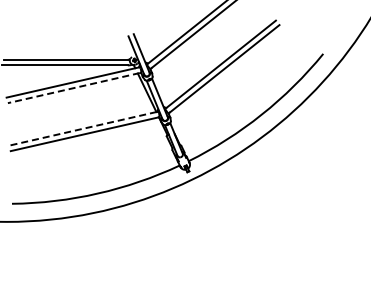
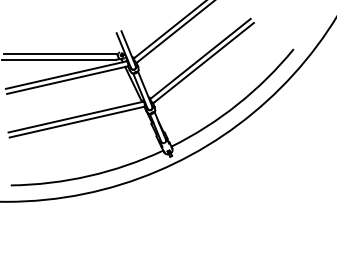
line: (73, 88) -> (66, 80), dashed -> solid
line: (83, 128) -> (75, 116), dashed -> solid

